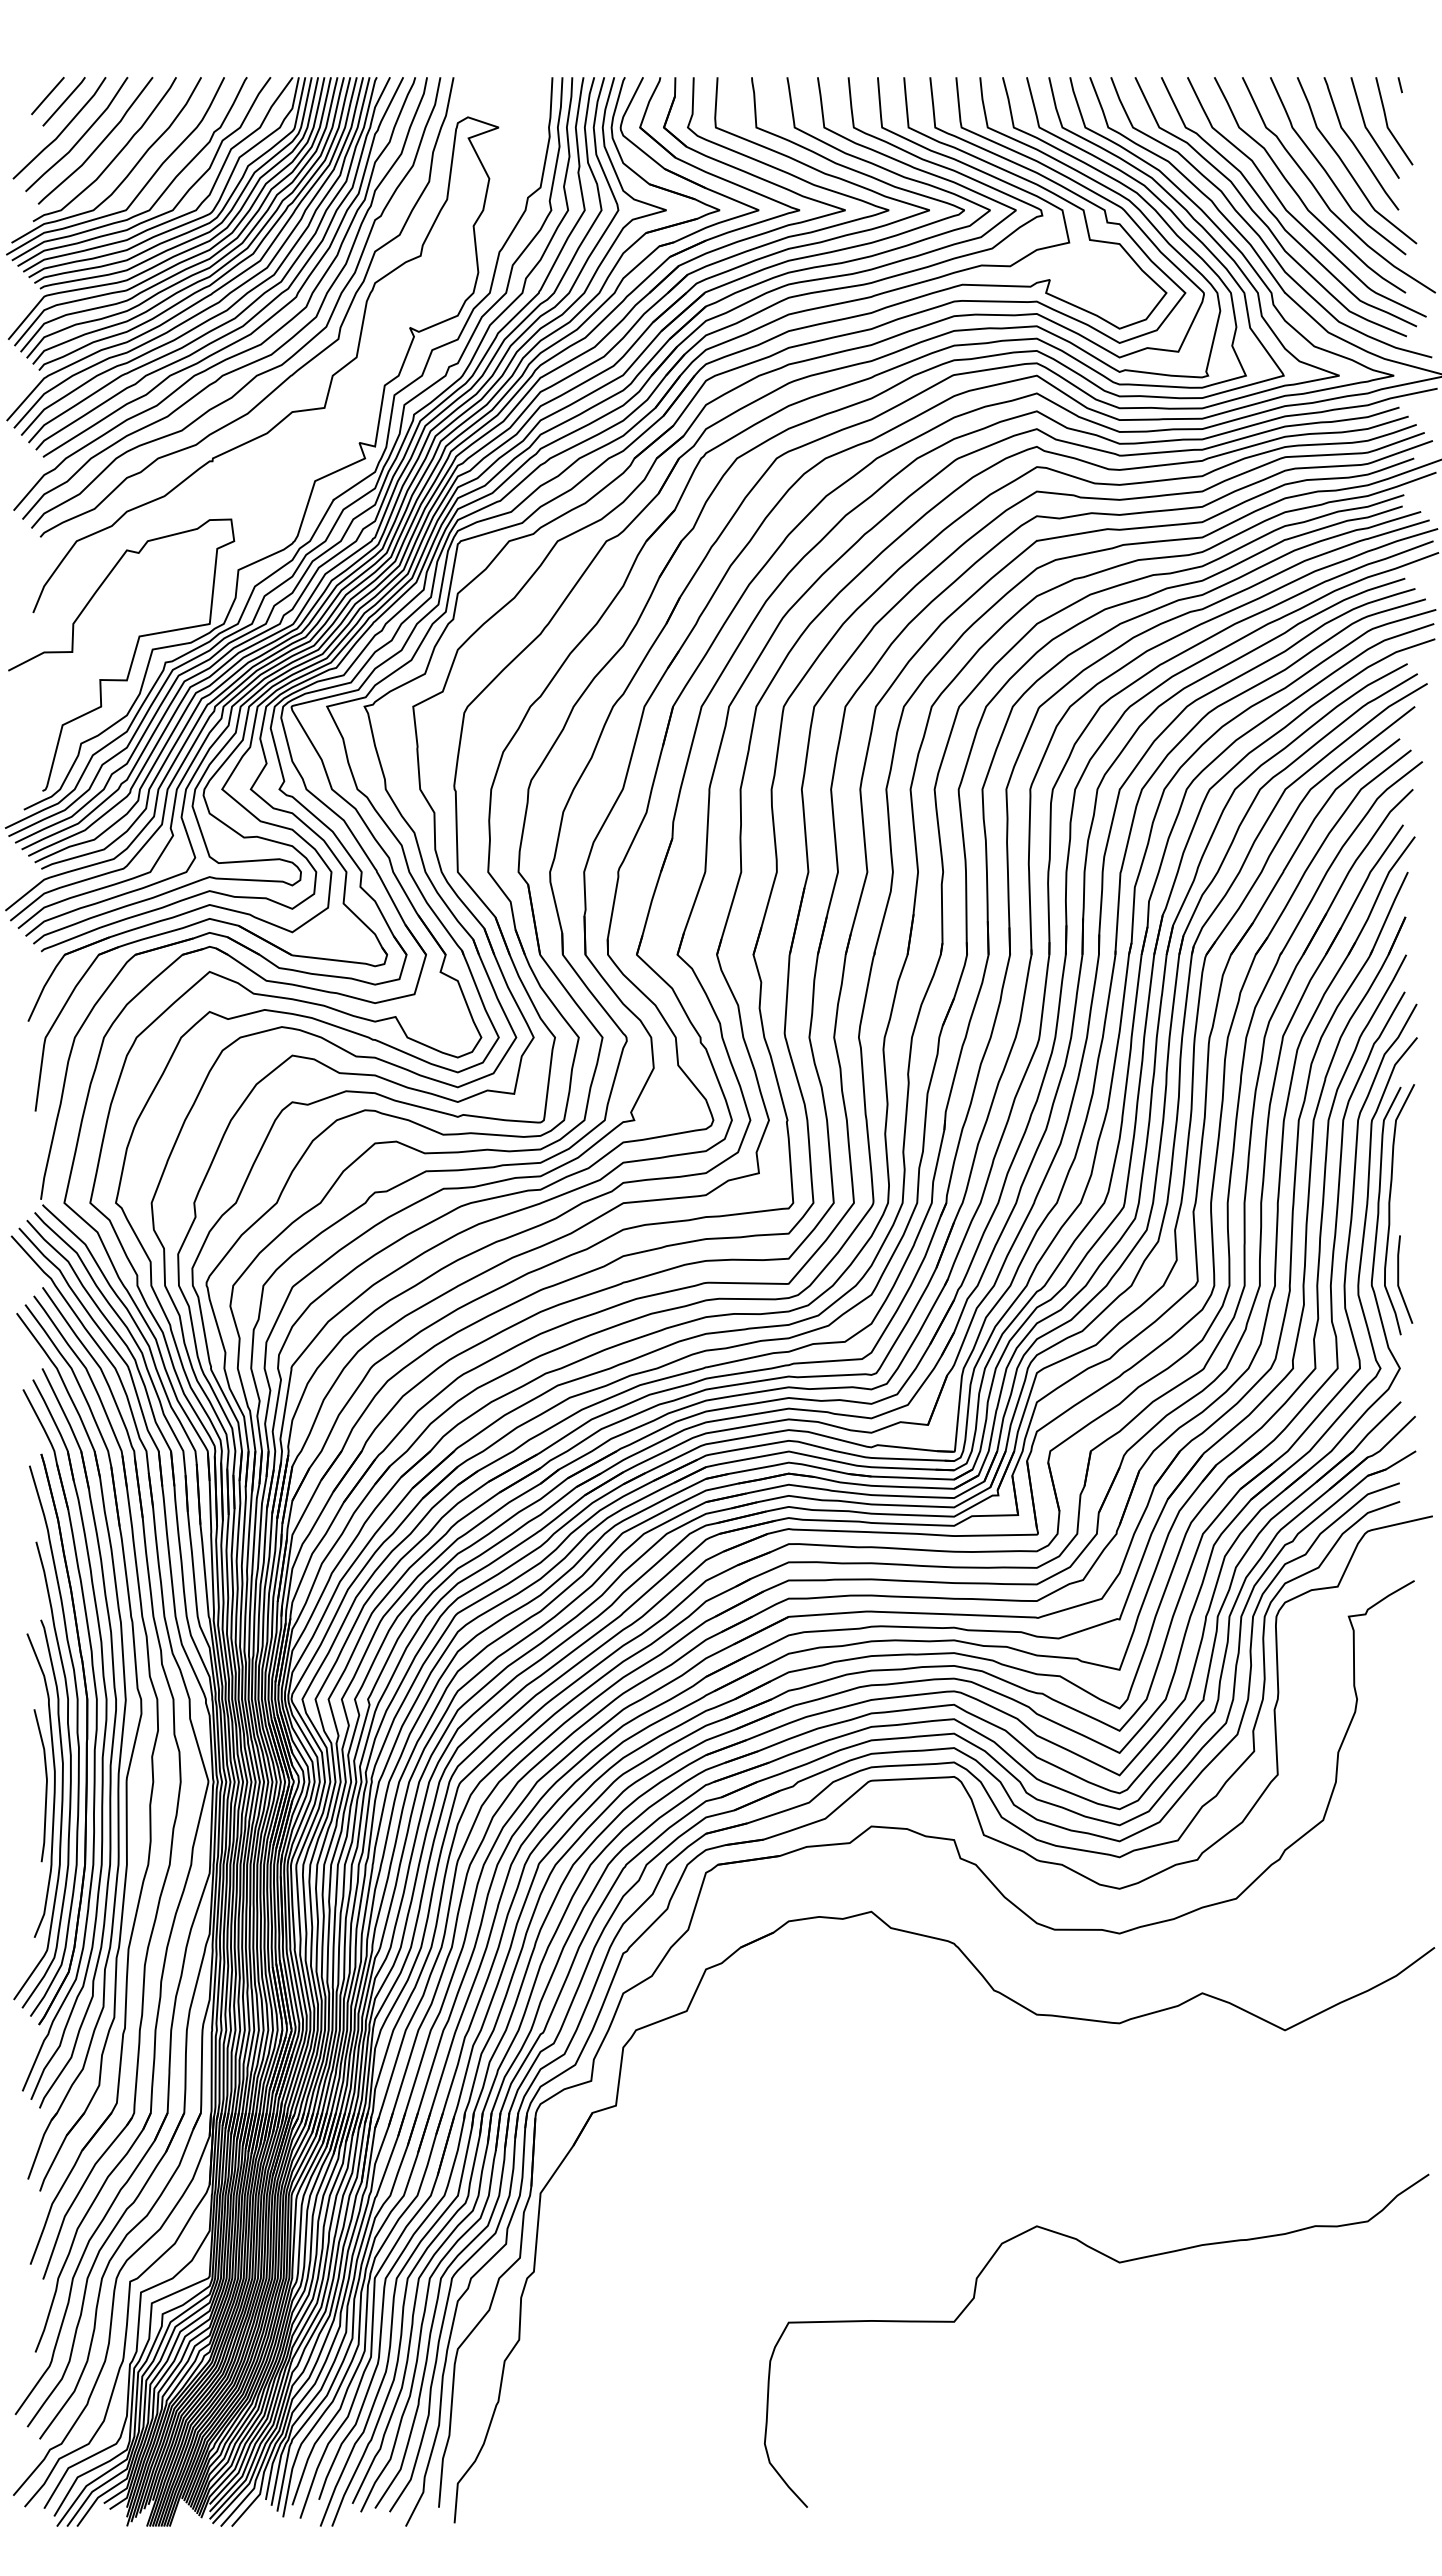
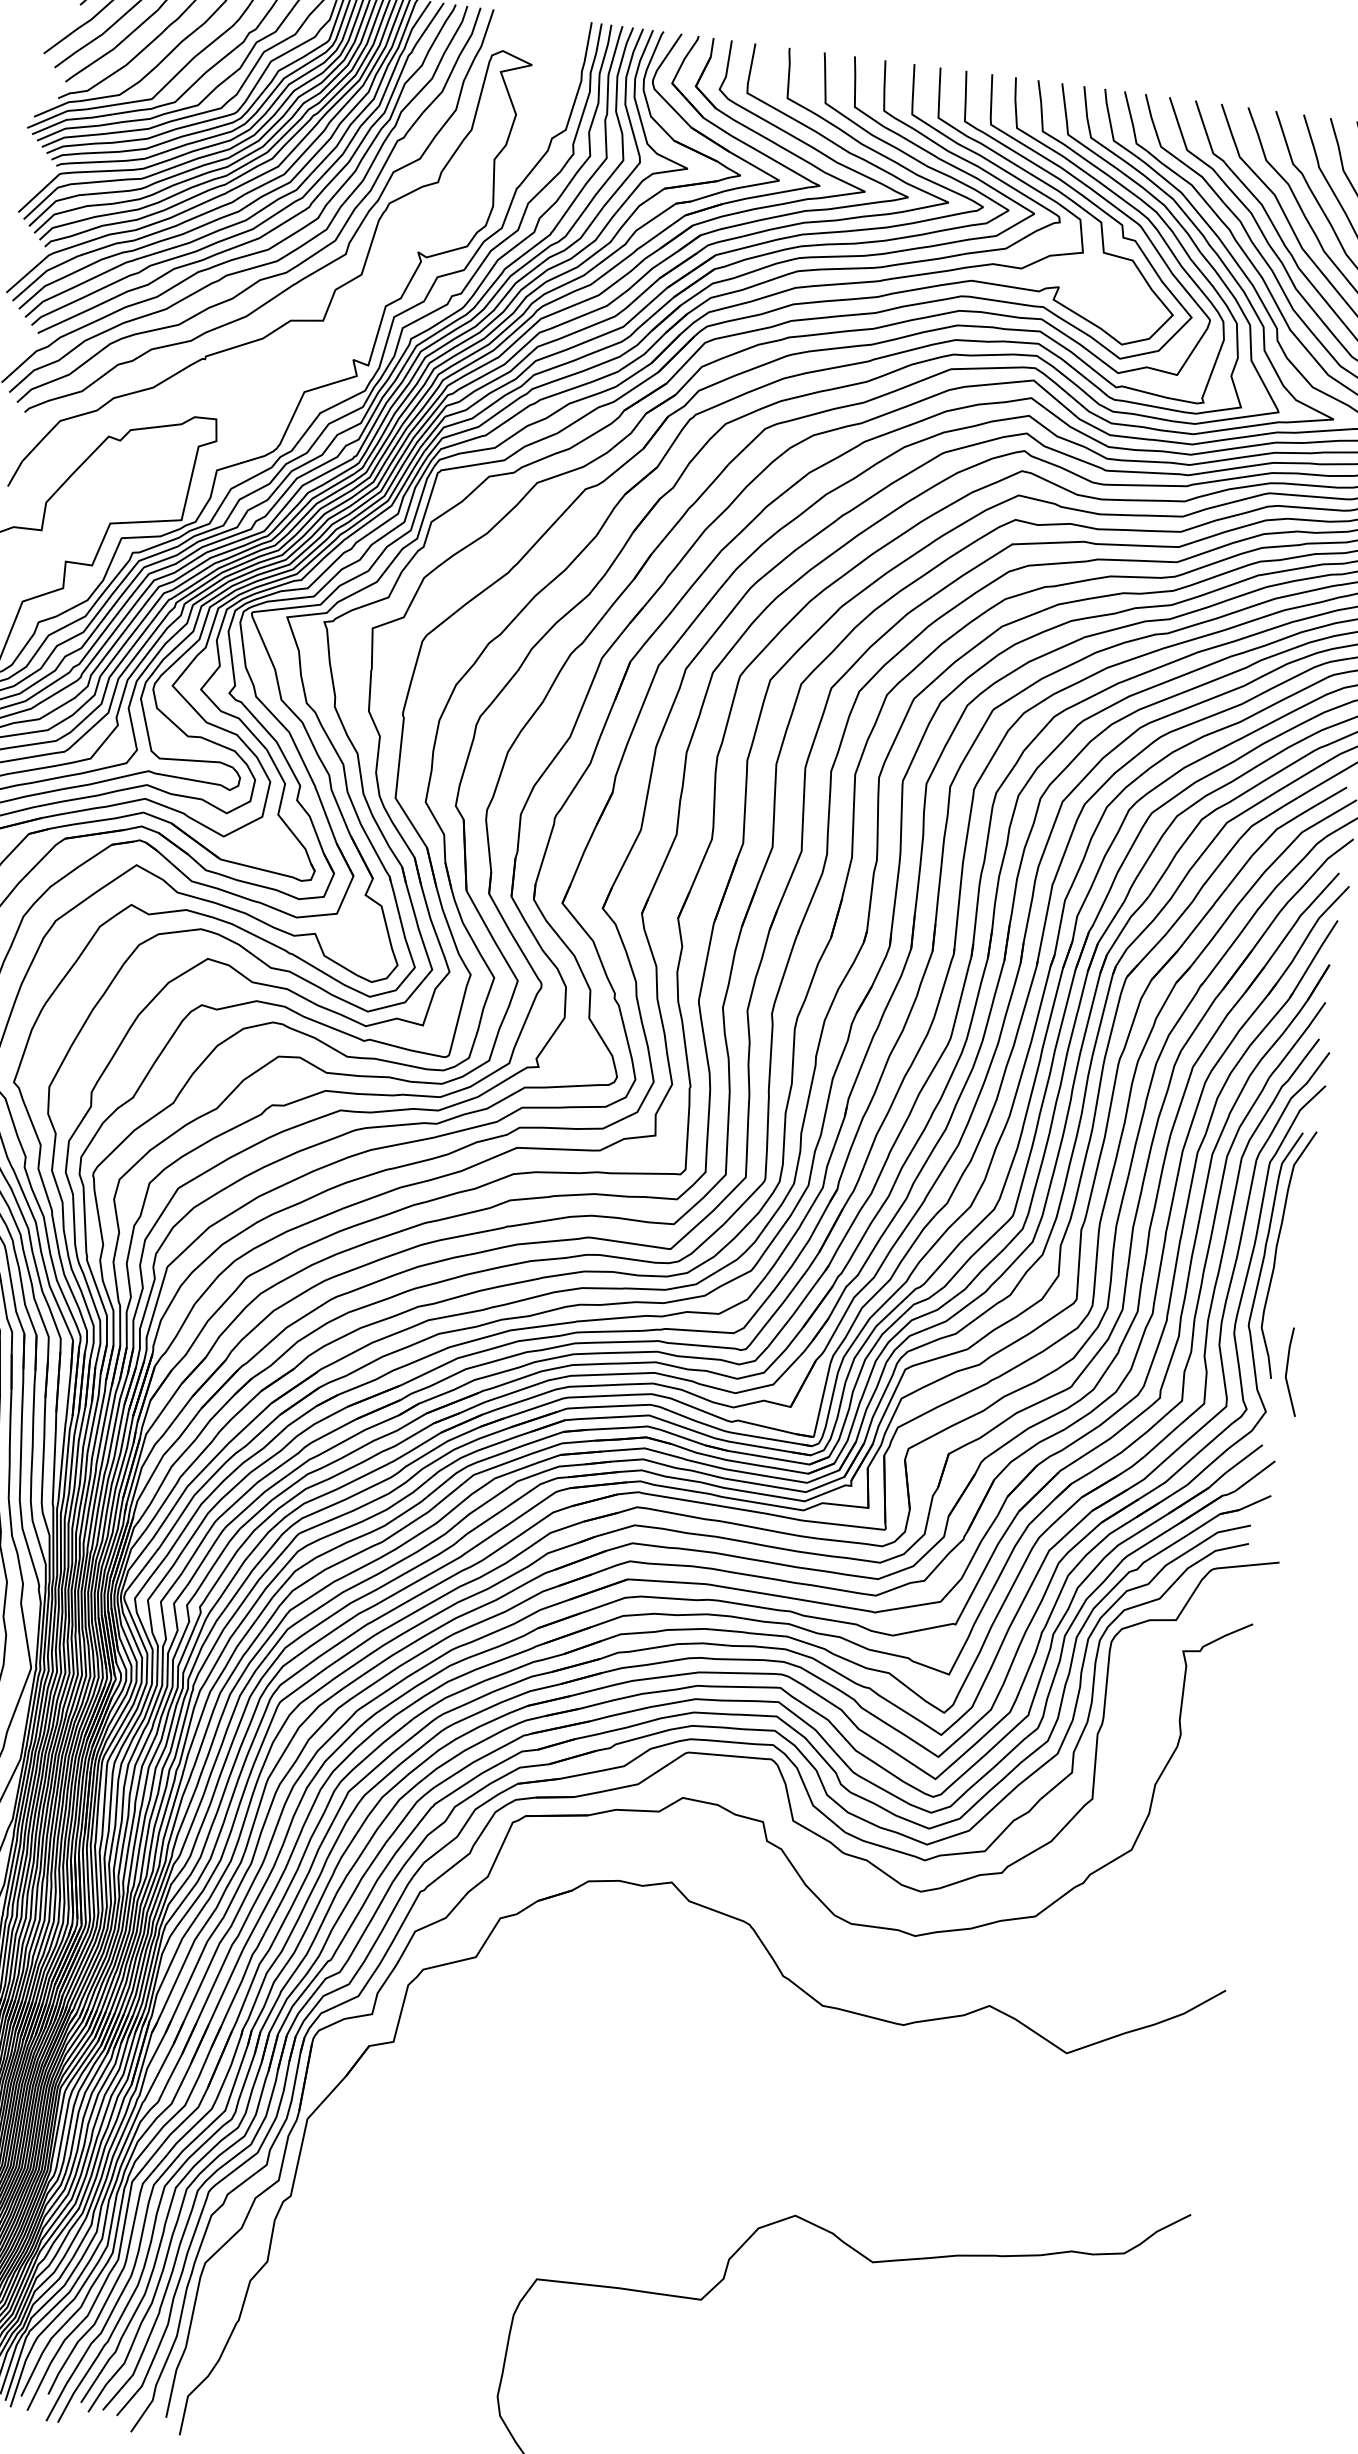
line: (1399, 1279) -> (1287, 1371), moved

